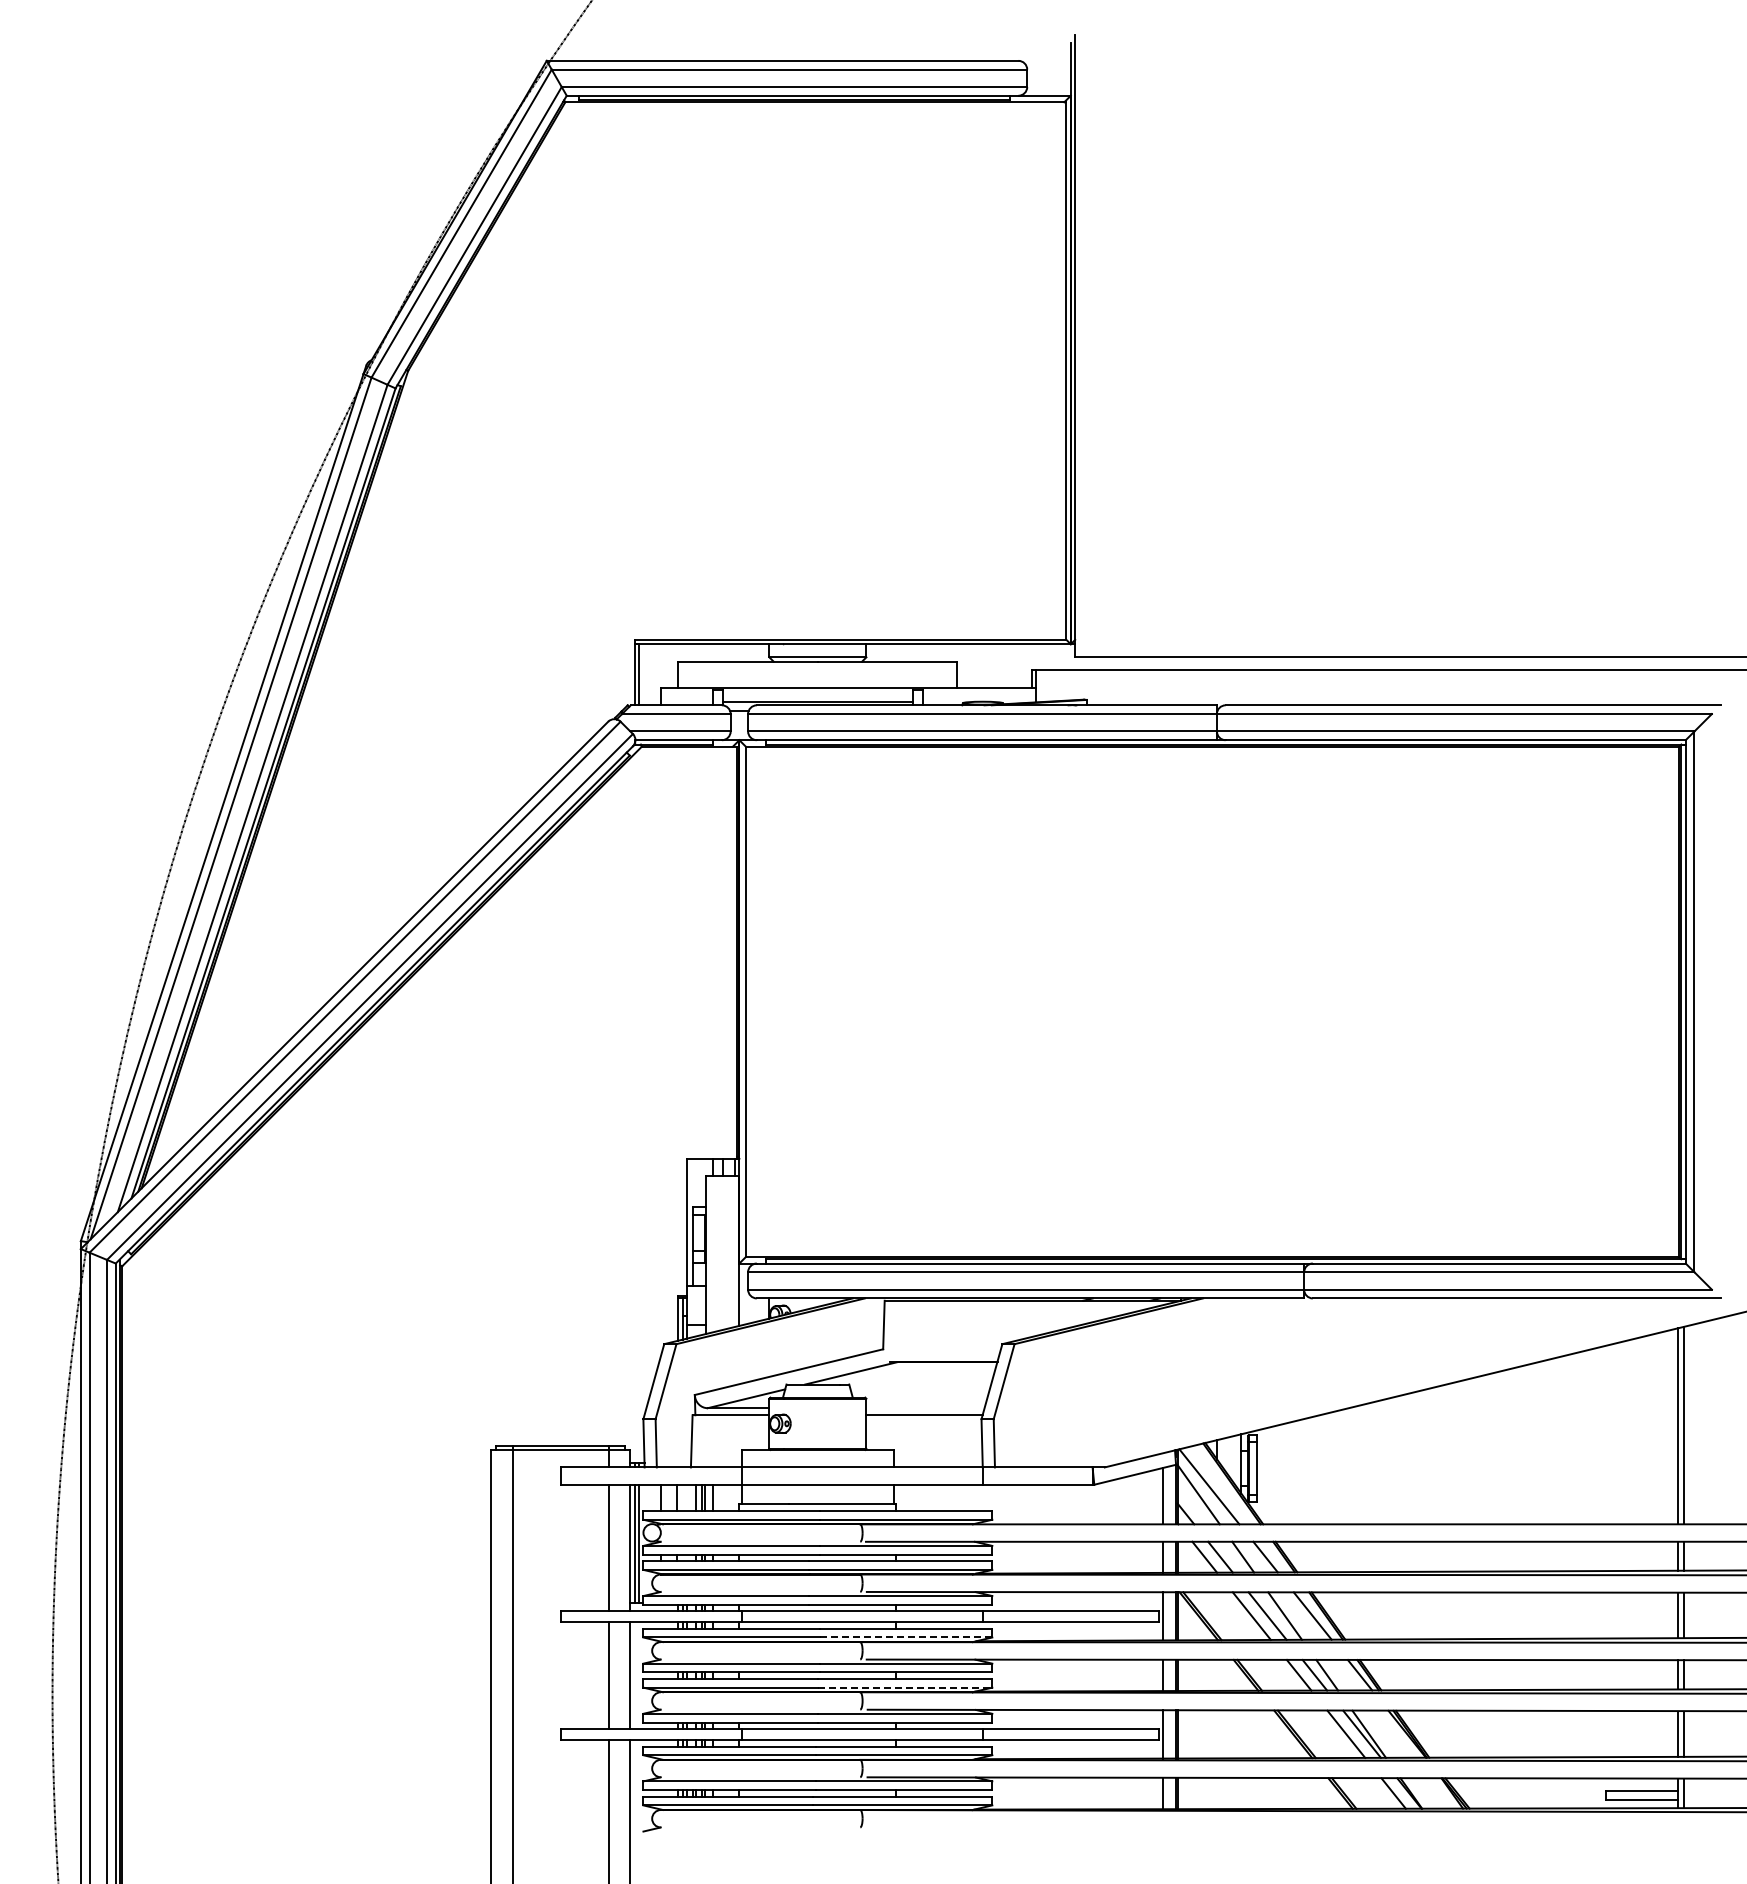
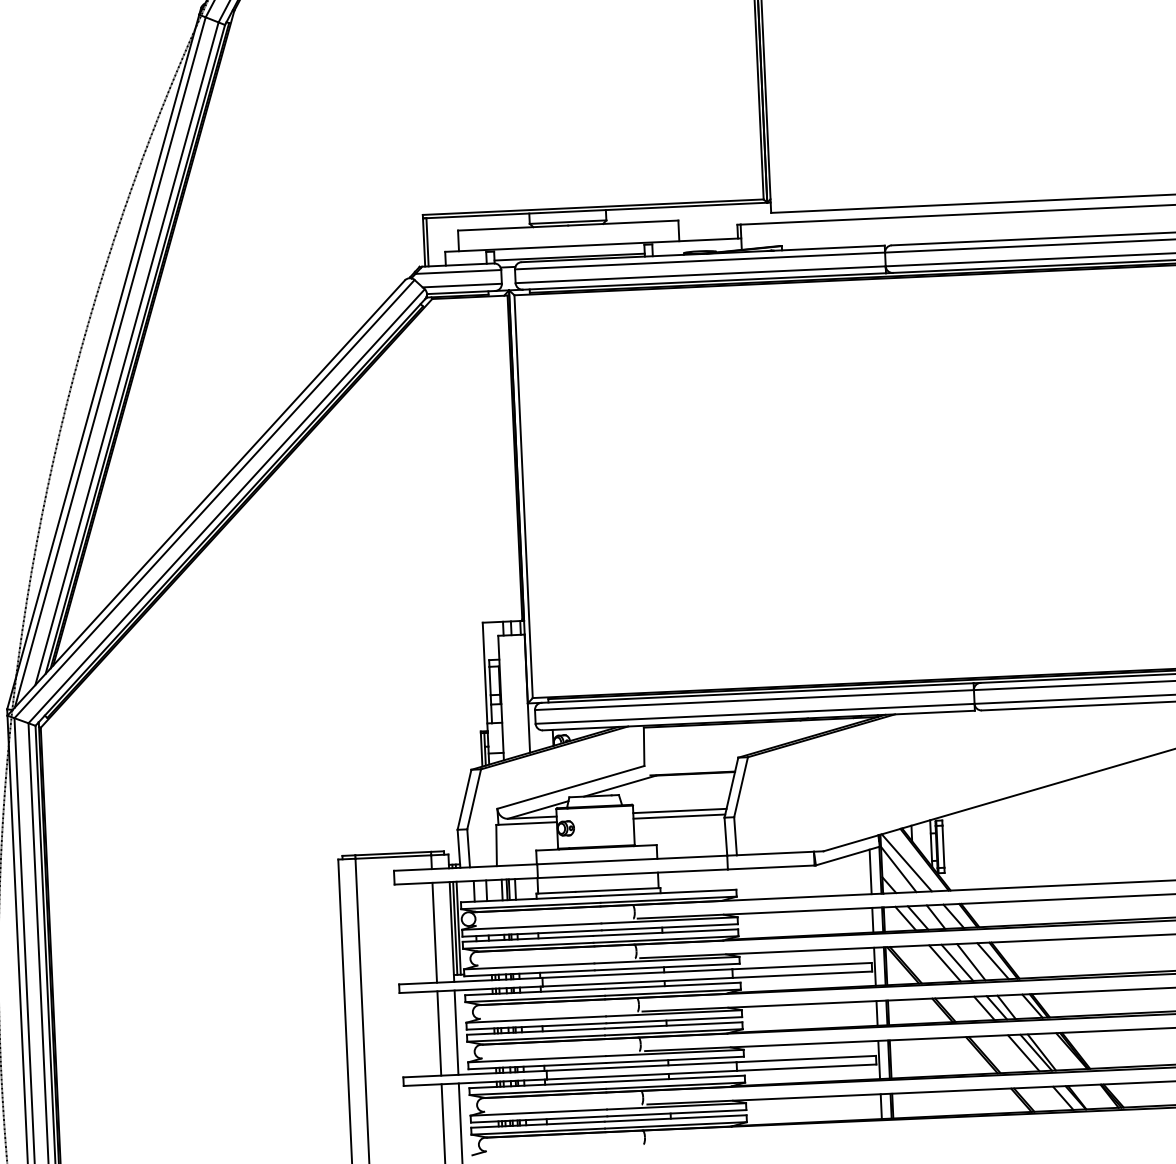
line: (925, 1408) -> (679, 811), added
line: (906, 1637) -> (673, 992), dashed -> solid
line: (905, 1687) -> (674, 1032), dashed -> solid

